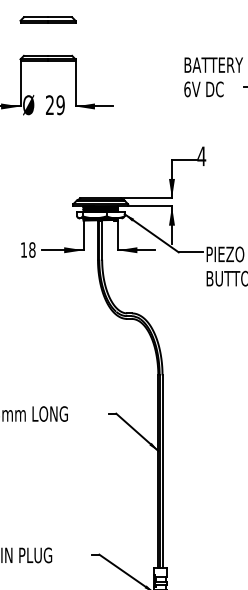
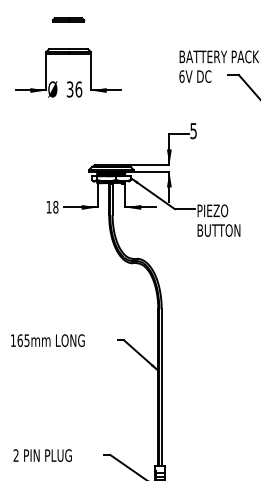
part: (47, 19) -> (68, 19), size x0.7
text: (55, 105) -> (74, 89), 29 -> 36
text: (201, 156) -> (193, 131), 4 -> 5

